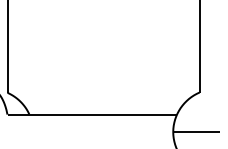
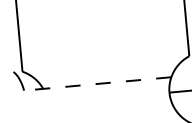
line: (92, 114) -> (97, 83), solid -> dashed

